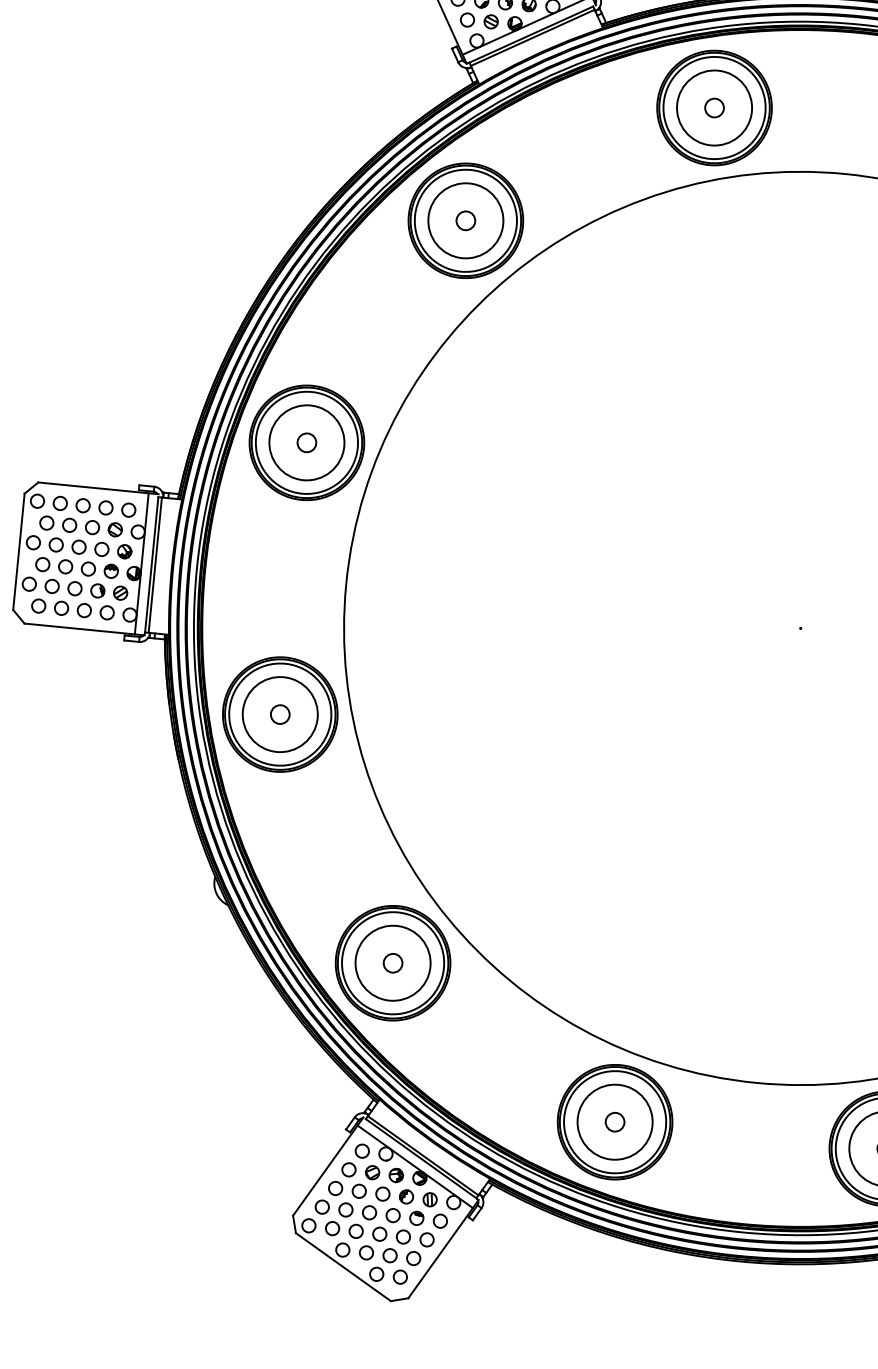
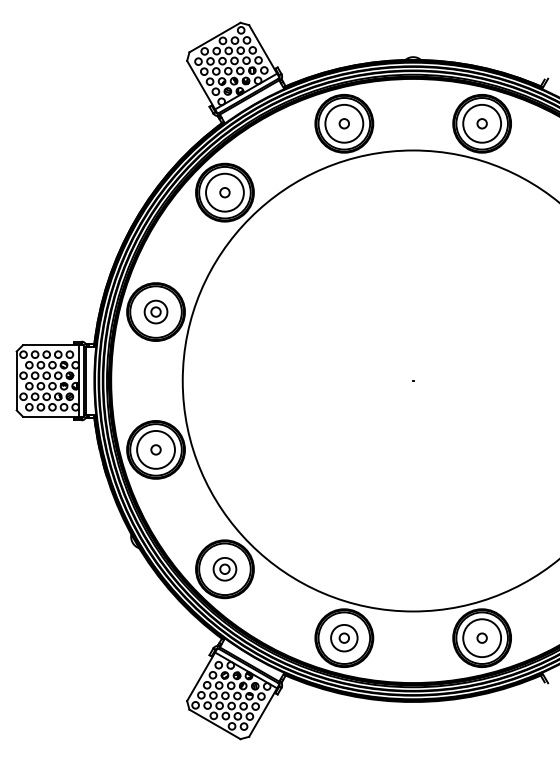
circle: (305, 443) -> (155, 312), size x0.6
circle: (392, 963) -> (224, 569), size x0.6
circle: (615, 1122) -> (344, 638), size x0.7

